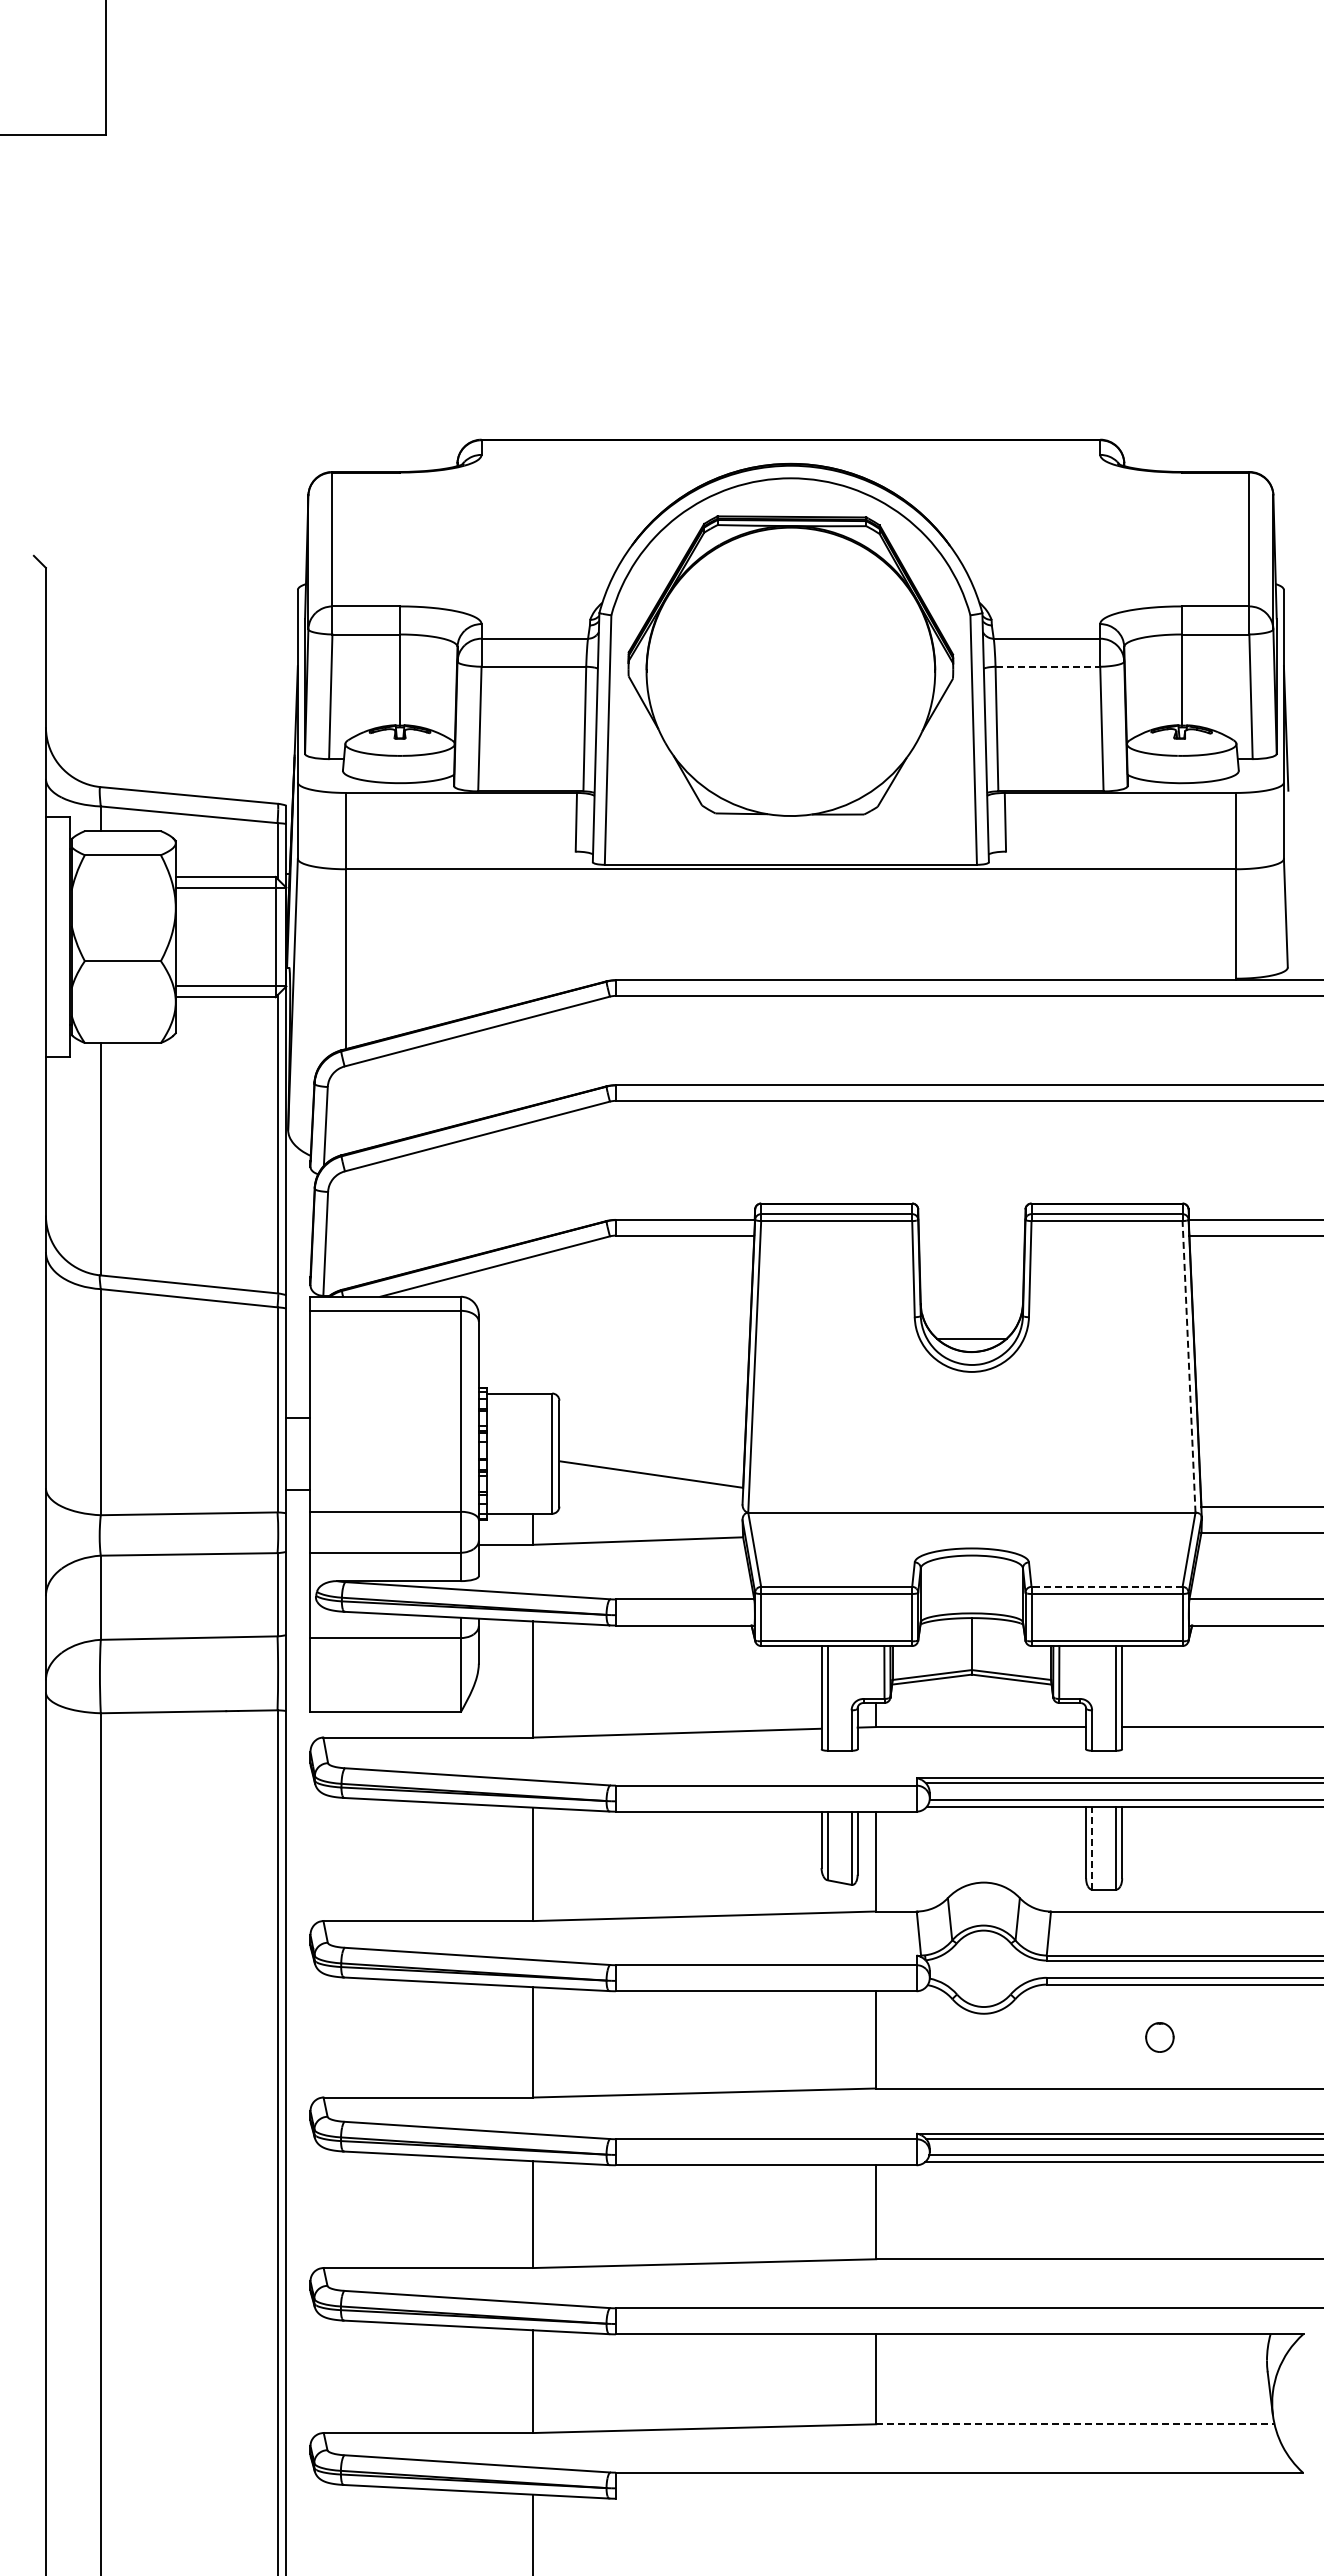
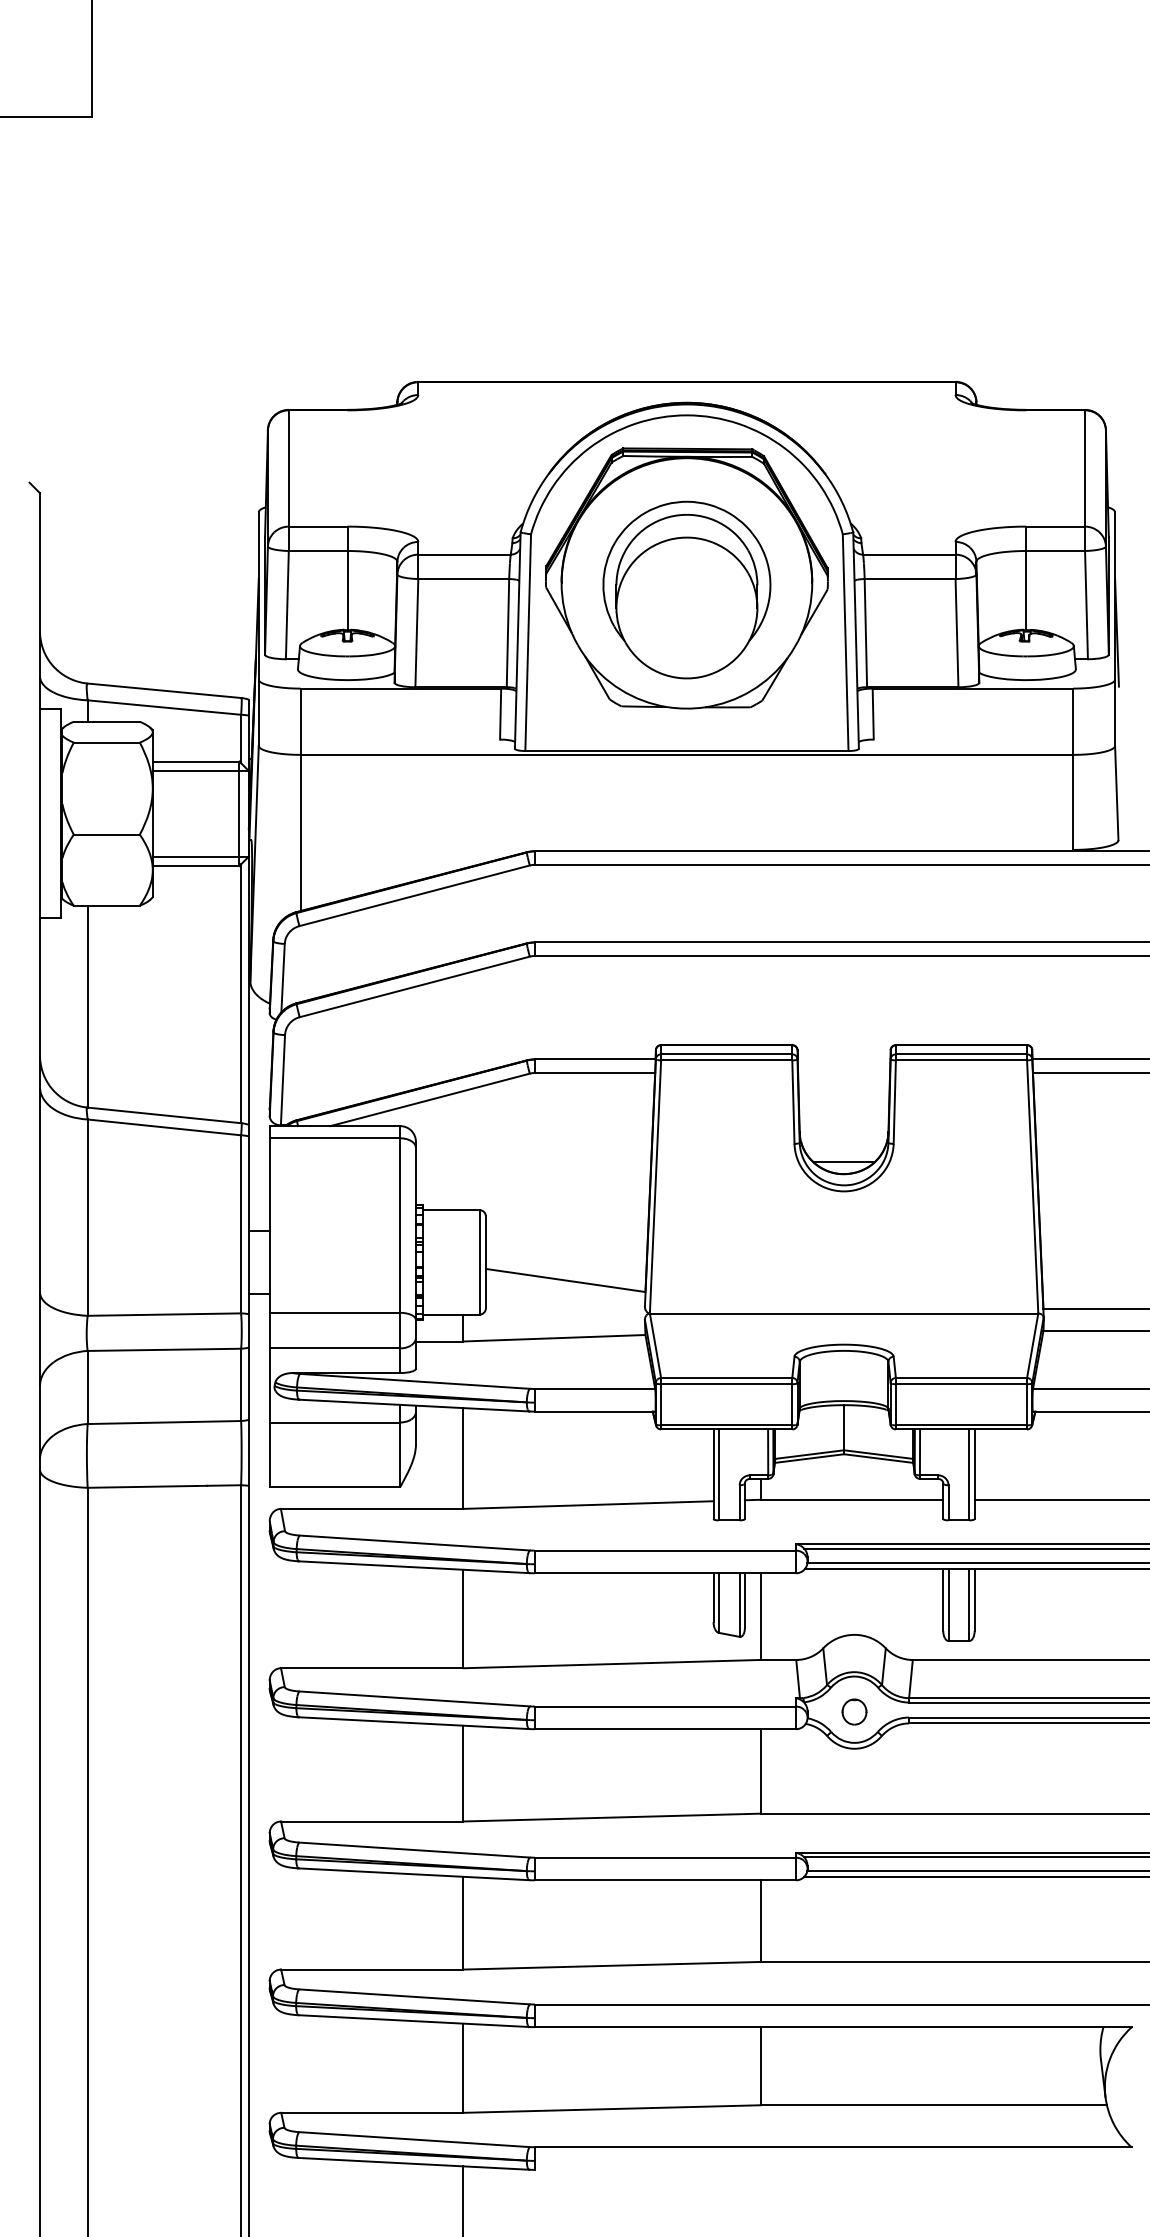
line: (1048, 666) -> (910, 578), dashed -> solid
part: (790, 679) -> (686, 590), added
line: (1189, 1366) -> (1033, 1186), dashed -> solid
line: (1107, 1586) -> (961, 1377), dashed -> solid
line: (1092, 1847) -> (948, 1604), dashed -> solid
part: (1159, 2037) -> (854, 1712), moved
line: (1075, 2424) -> (934, 2105), dashed -> solid

